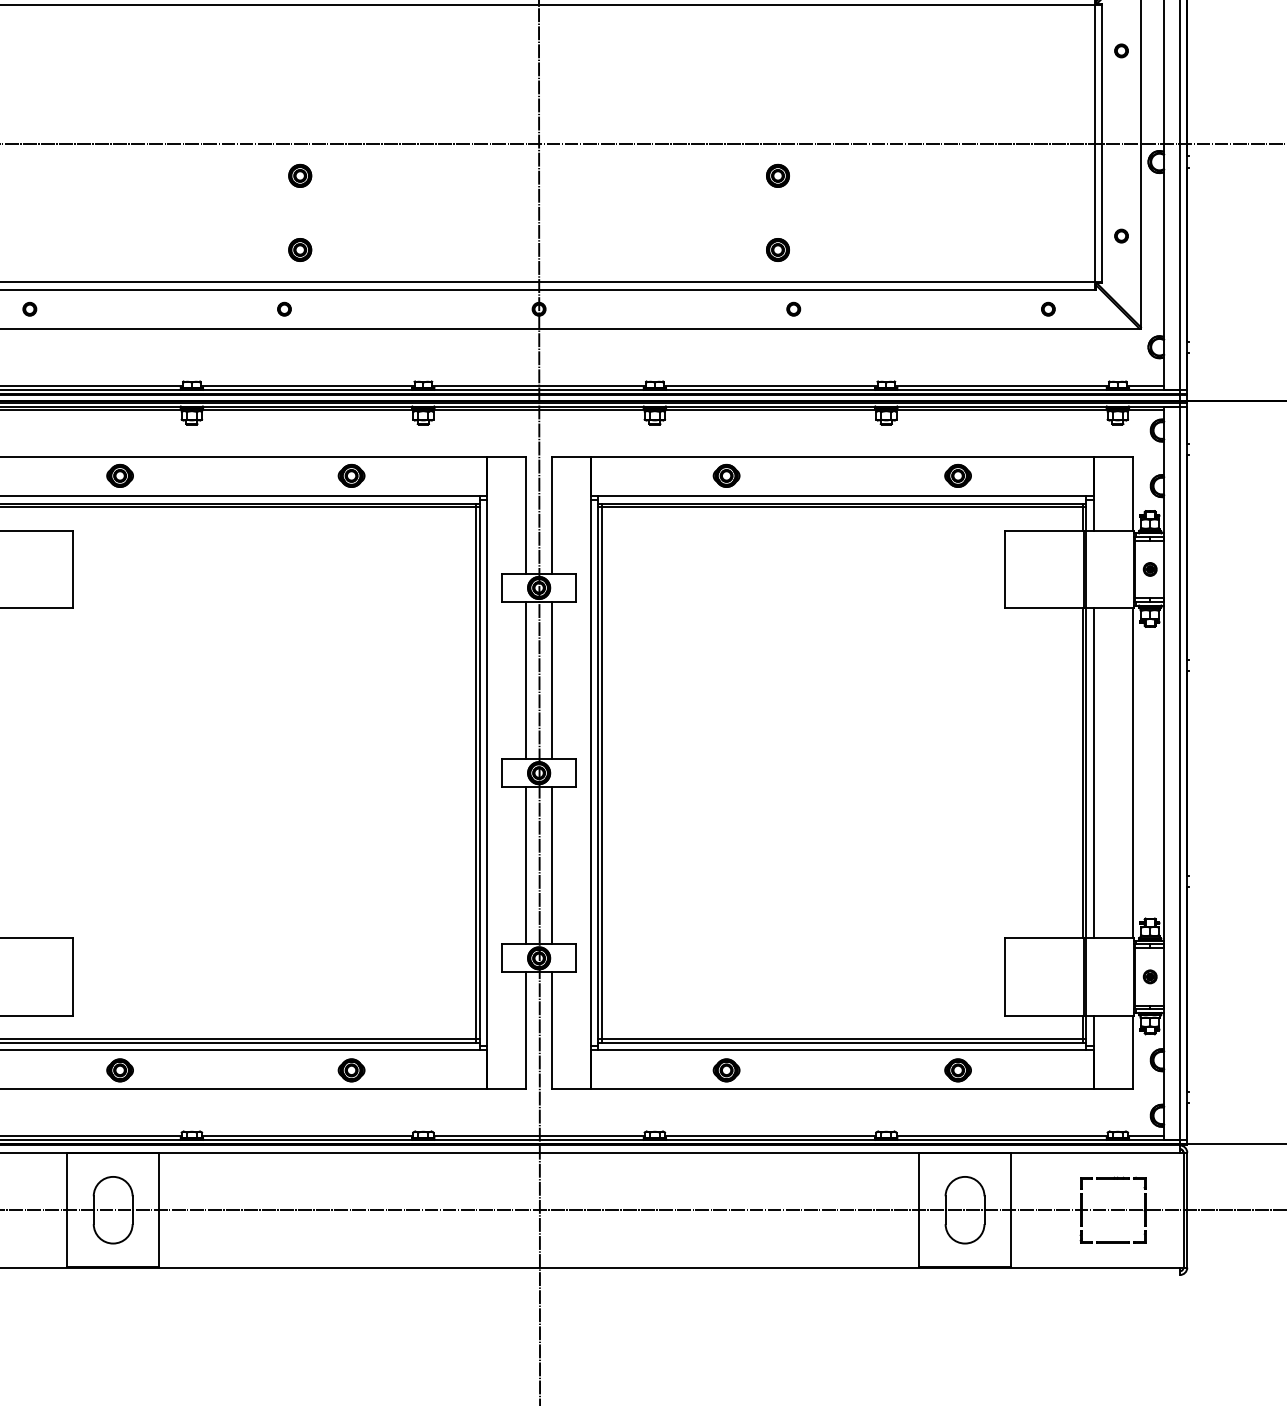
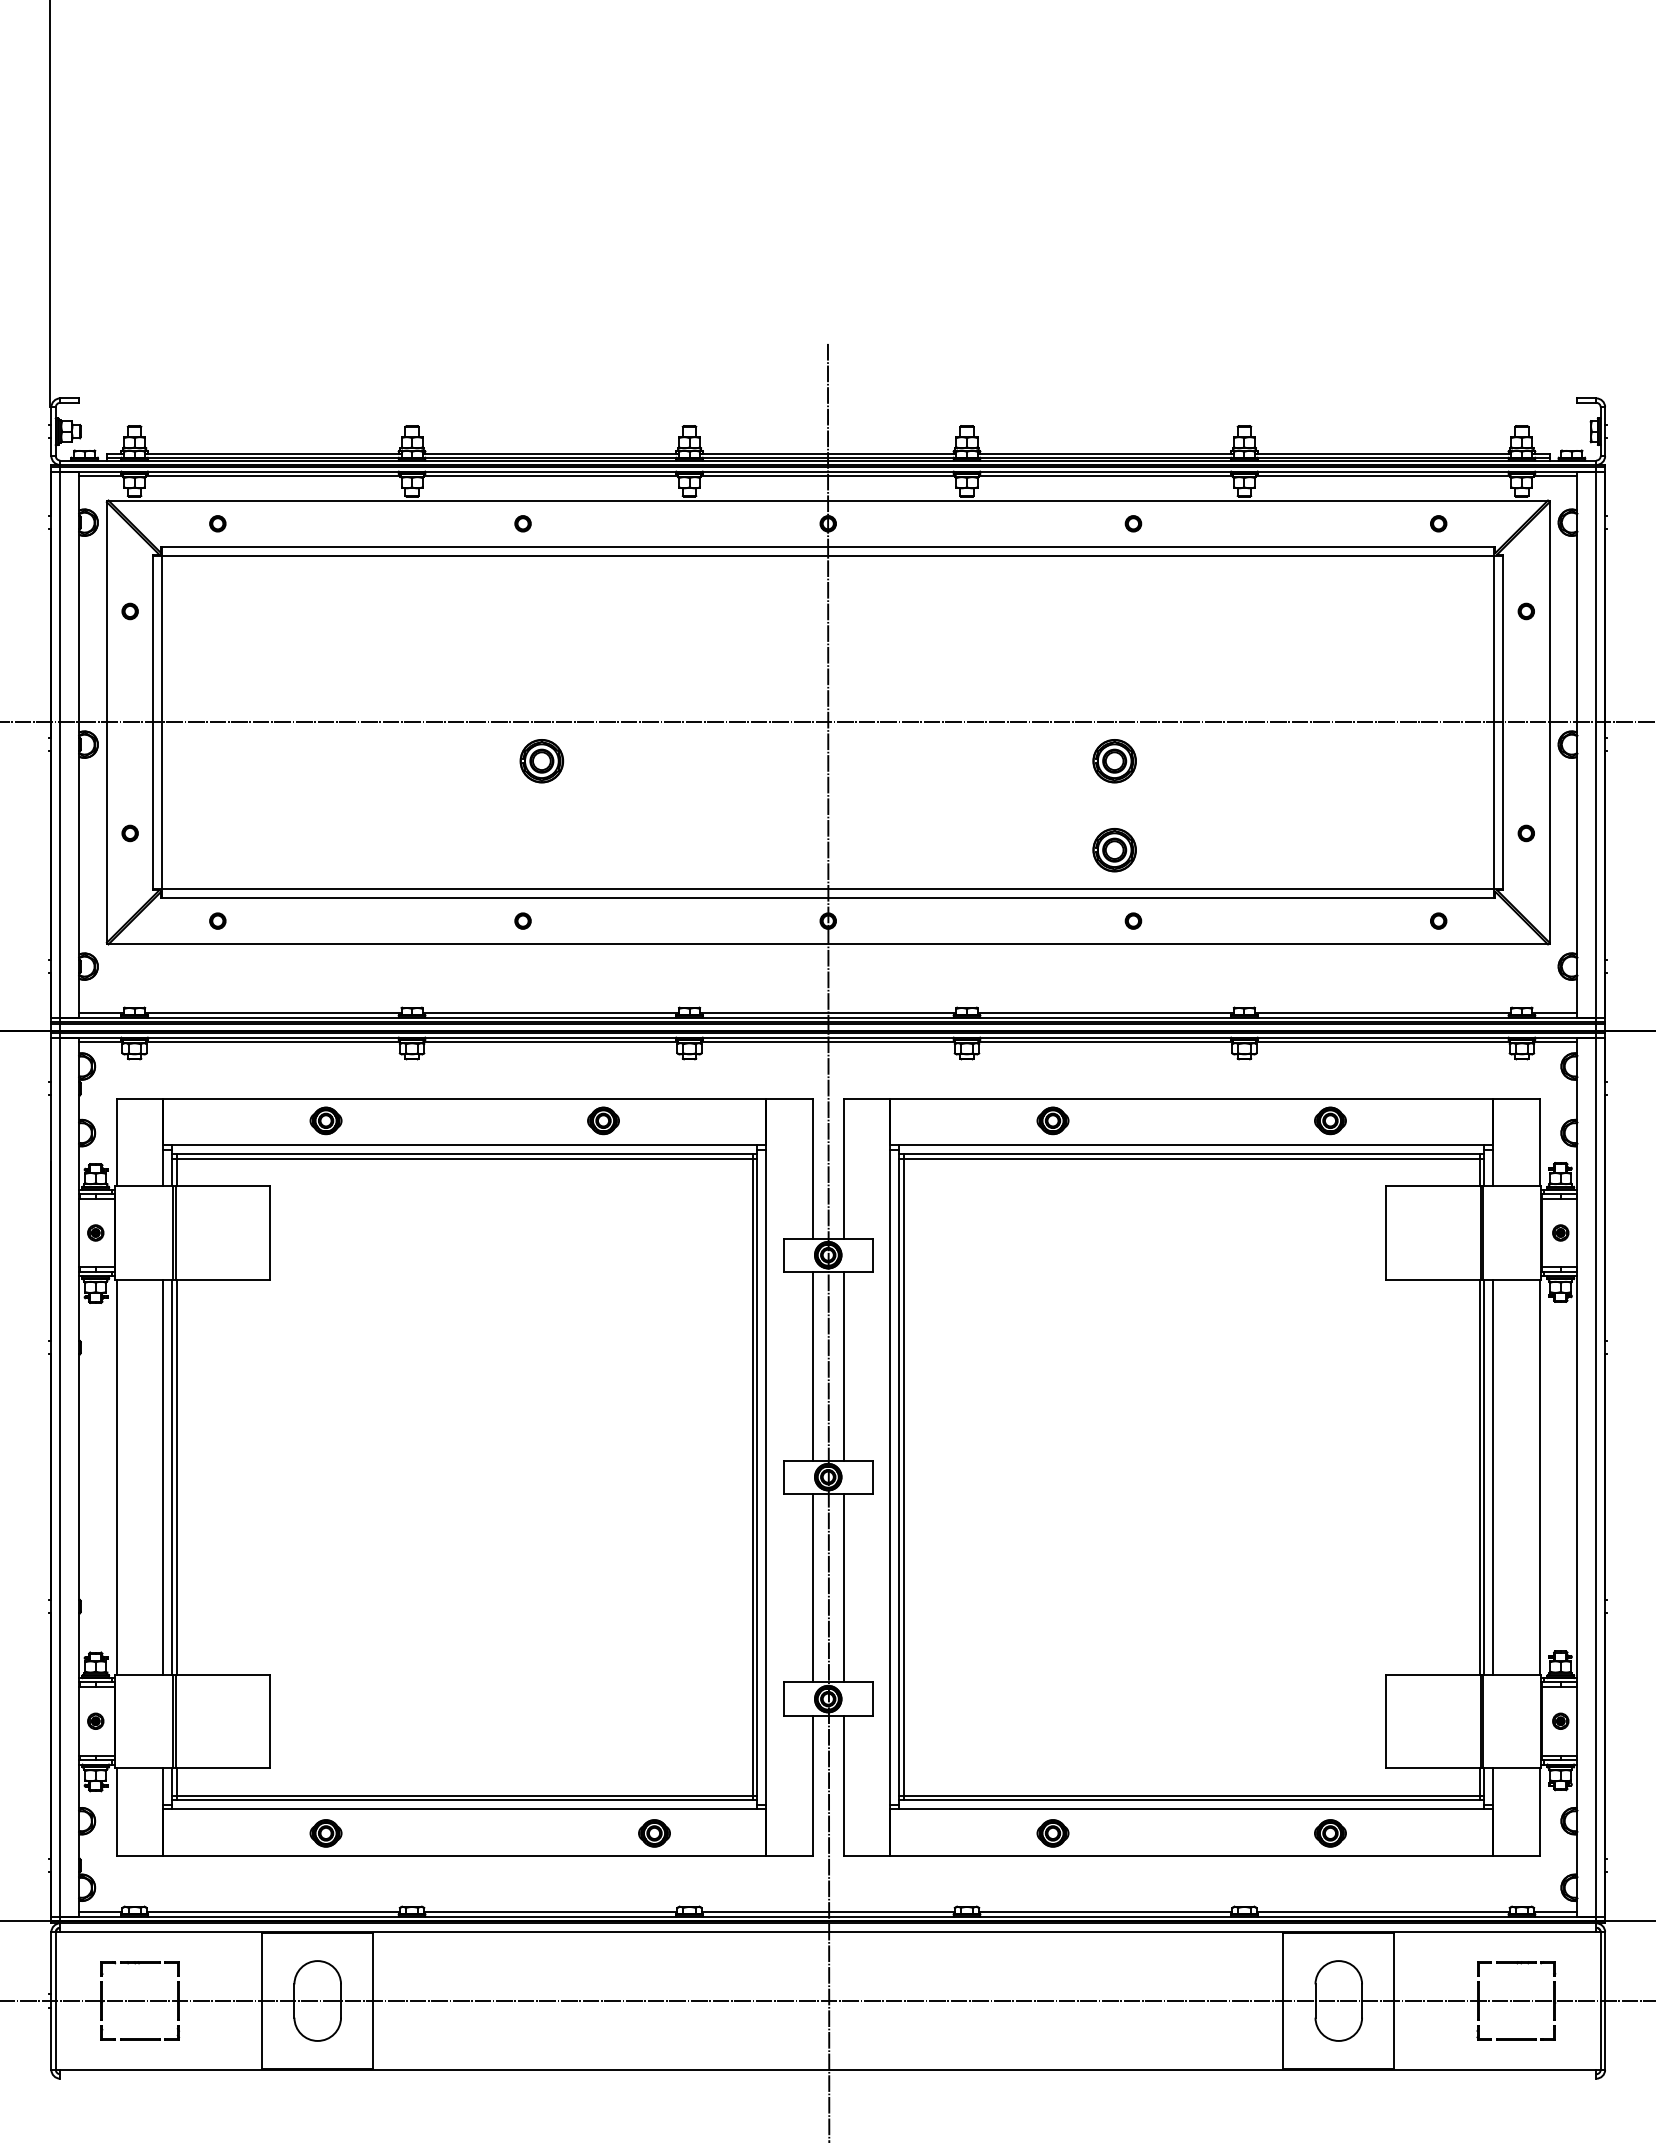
part: (299, 176) -> (541, 761), size x1.6
part: (777, 176) -> (1114, 761), size x1.6
part: (299, 249) -> (541, 849), removed
part: (777, 249) -> (1114, 849), size x1.6
part: (351, 1070) -> (654, 1833), moved

